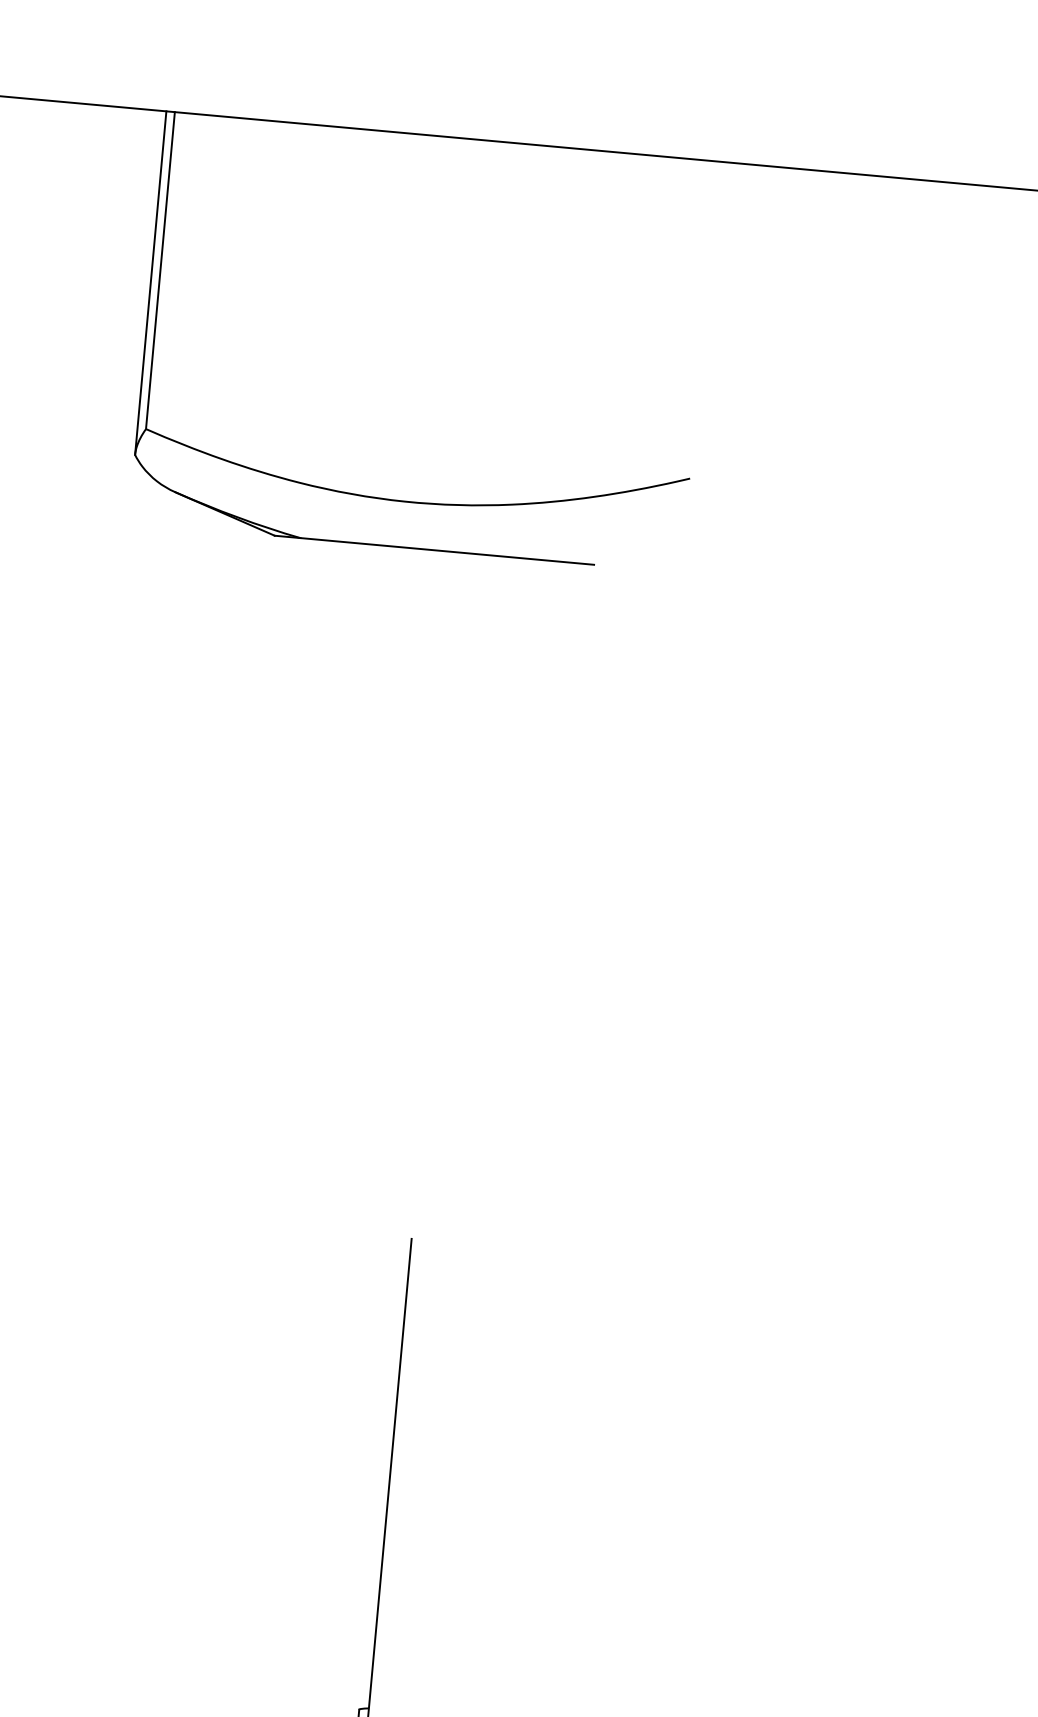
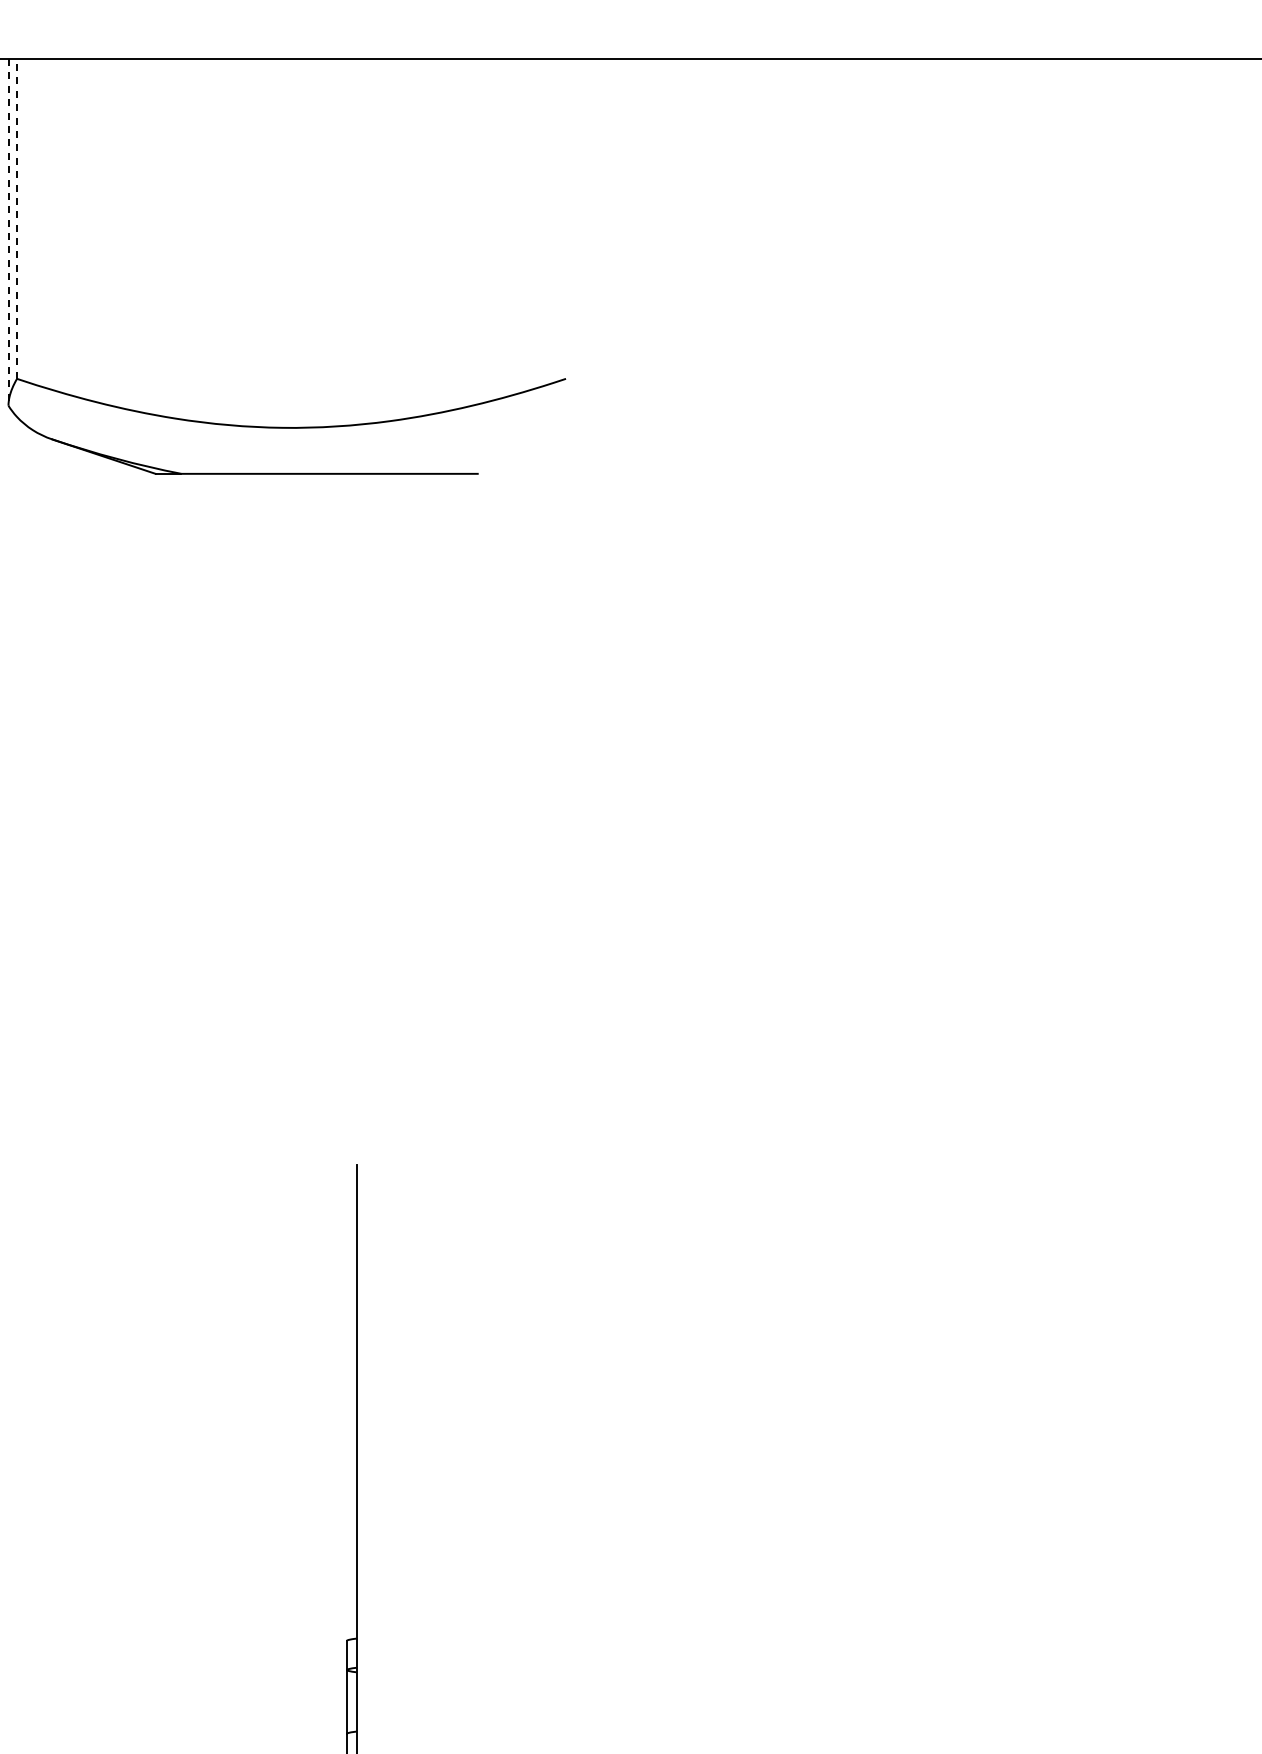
line: (160, 270) -> (17, 218), solid -> dashed
line: (150, 283) -> (8, 232), solid -> dashed

